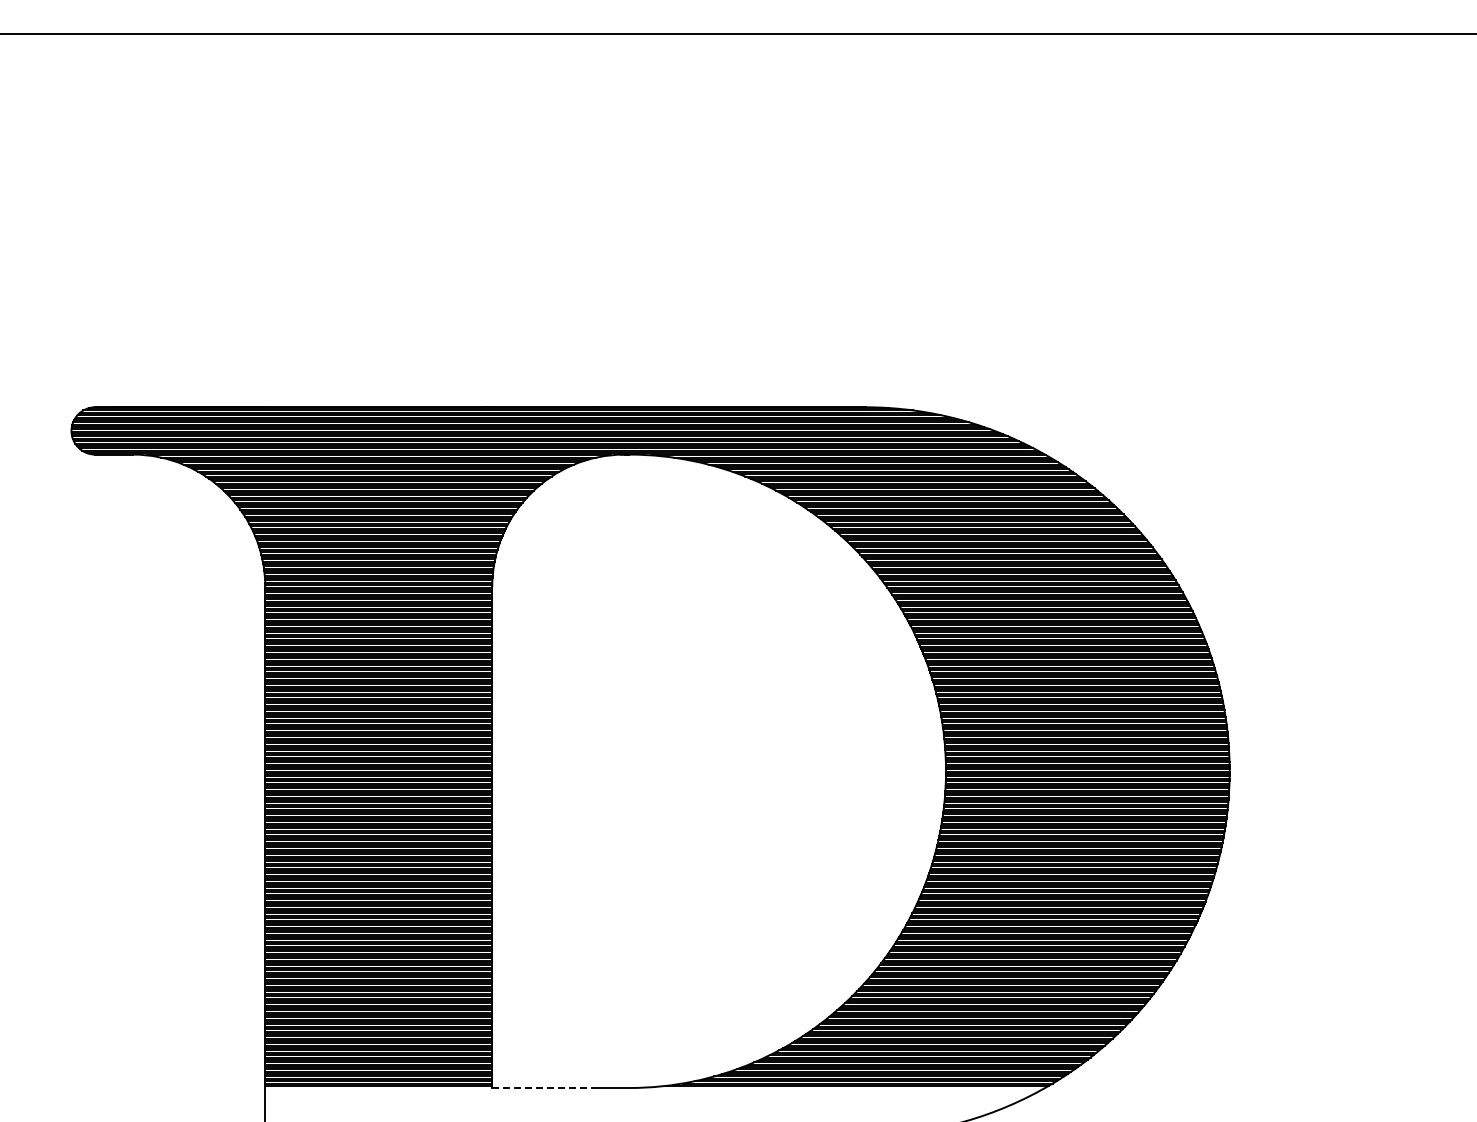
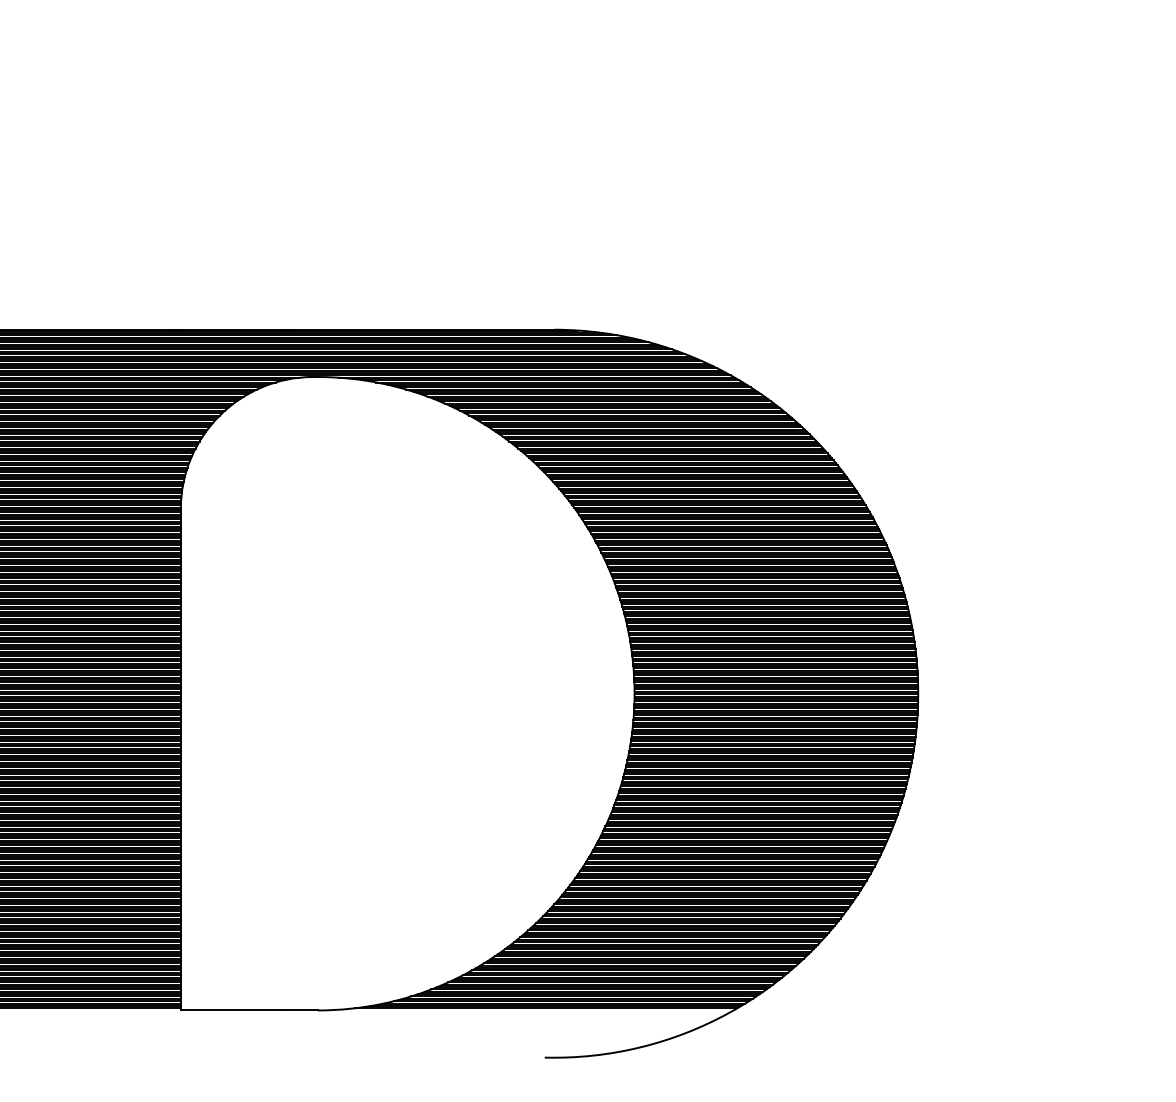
line: (544, 1088) -> (233, 1010), dashed -> solid

